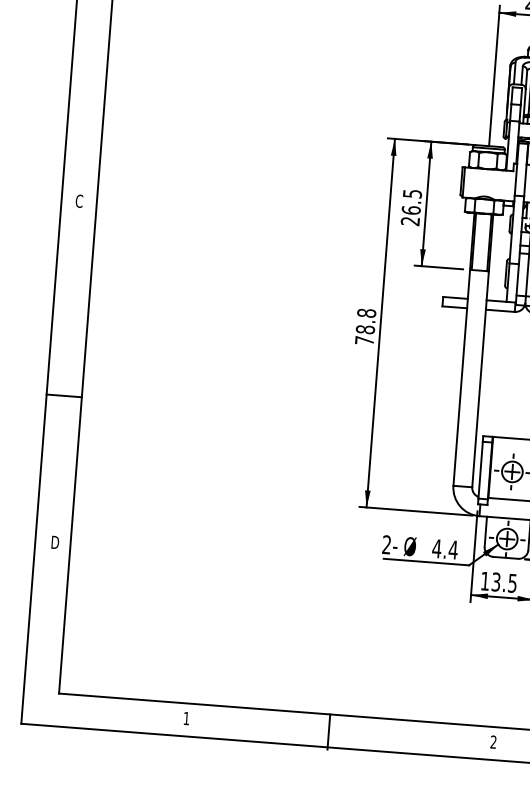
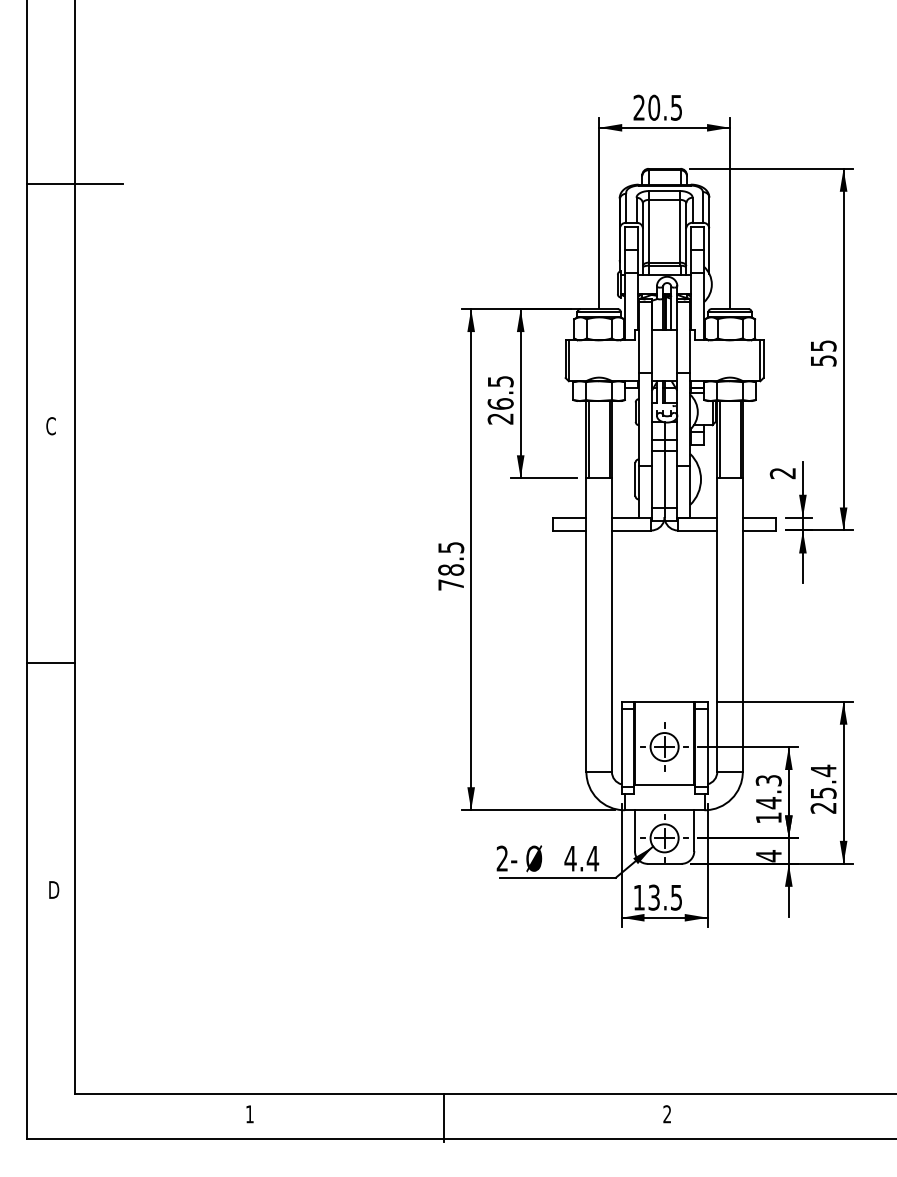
line: (110, 24) -> (74, 184), added
text: (366, 313) -> (451, 547), 78.8 -> 78.5
line: (63, 395) -> (50, 662), moved

